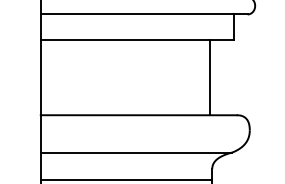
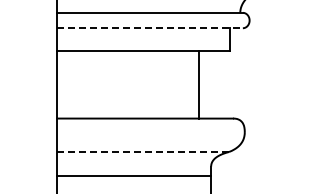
line: (144, 14) -> (150, 28), solid -> dashed
line: (210, 77) -> (199, 84), moved
line: (136, 153) -> (143, 152), solid -> dashed

